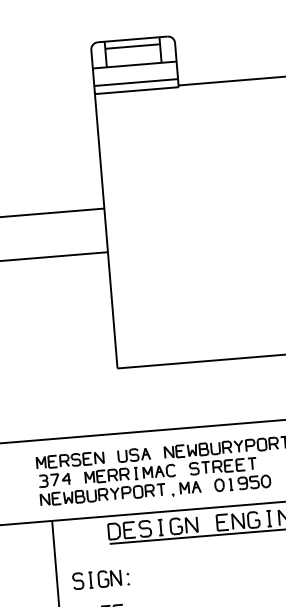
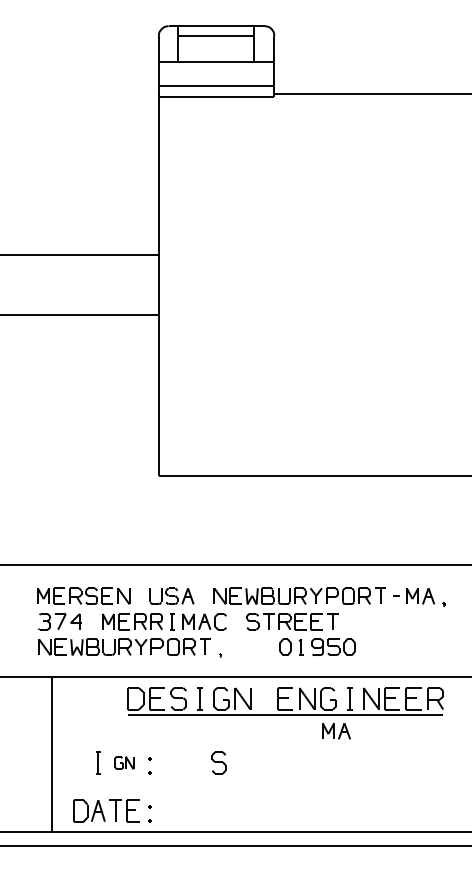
part: (190, 487) -> (336, 731), moved
part: (109, 578) -> (124, 762), size x0.6
part: (77, 580) -> (218, 762), moved

